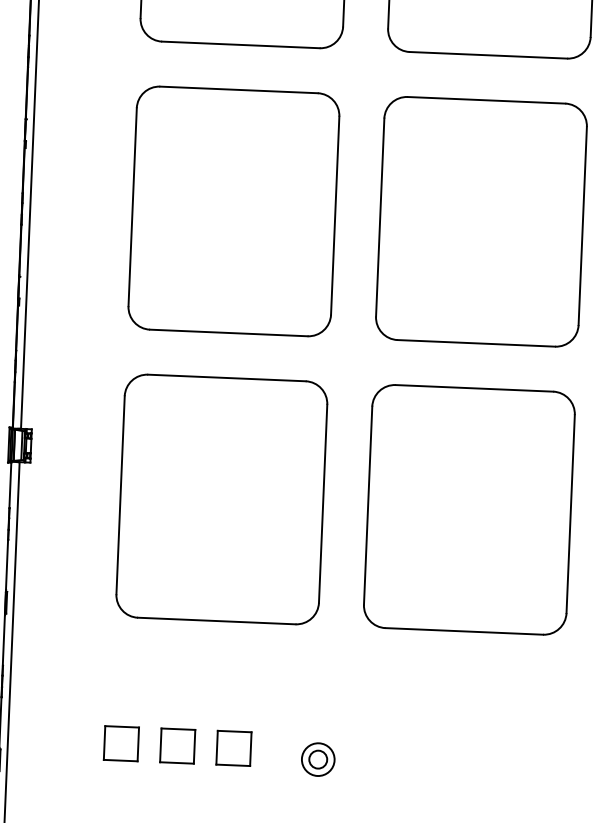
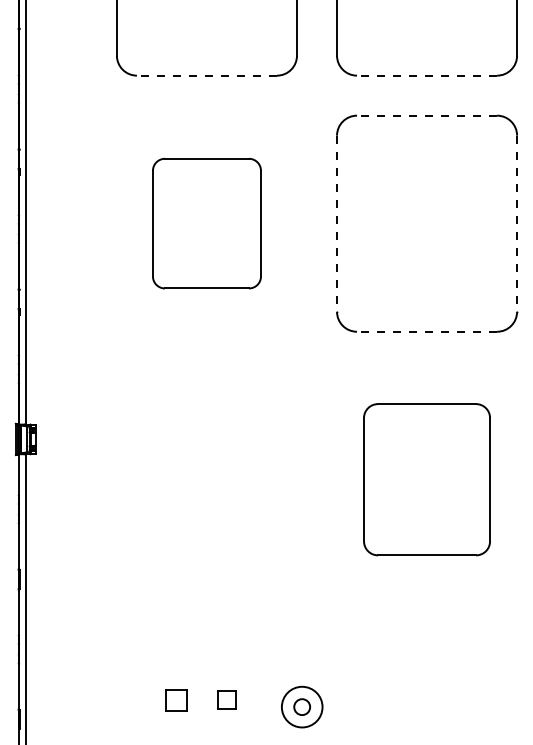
line: (240, 44) -> (206, 75), solid -> dashed
line: (487, 55) -> (426, 75), solid -> dashed
line: (485, 100) -> (426, 115), solid -> dashed
part: (233, 211) -> (206, 223), size x0.6
line: (380, 218) -> (337, 224), solid -> dashed
line: (583, 226) -> (517, 224), solid -> dashed
line: (475, 343) -> (426, 331), solid -> dashed
part: (221, 499) -> (206, 479), removed
part: (468, 509) -> (426, 479), size x0.7
part: (121, 742) -> (126, 699), removed
part: (177, 745) -> (176, 699), size x0.7
part: (233, 747) -> (226, 699), size x0.6
circle: (317, 758) -> (301, 706), size x1.4

